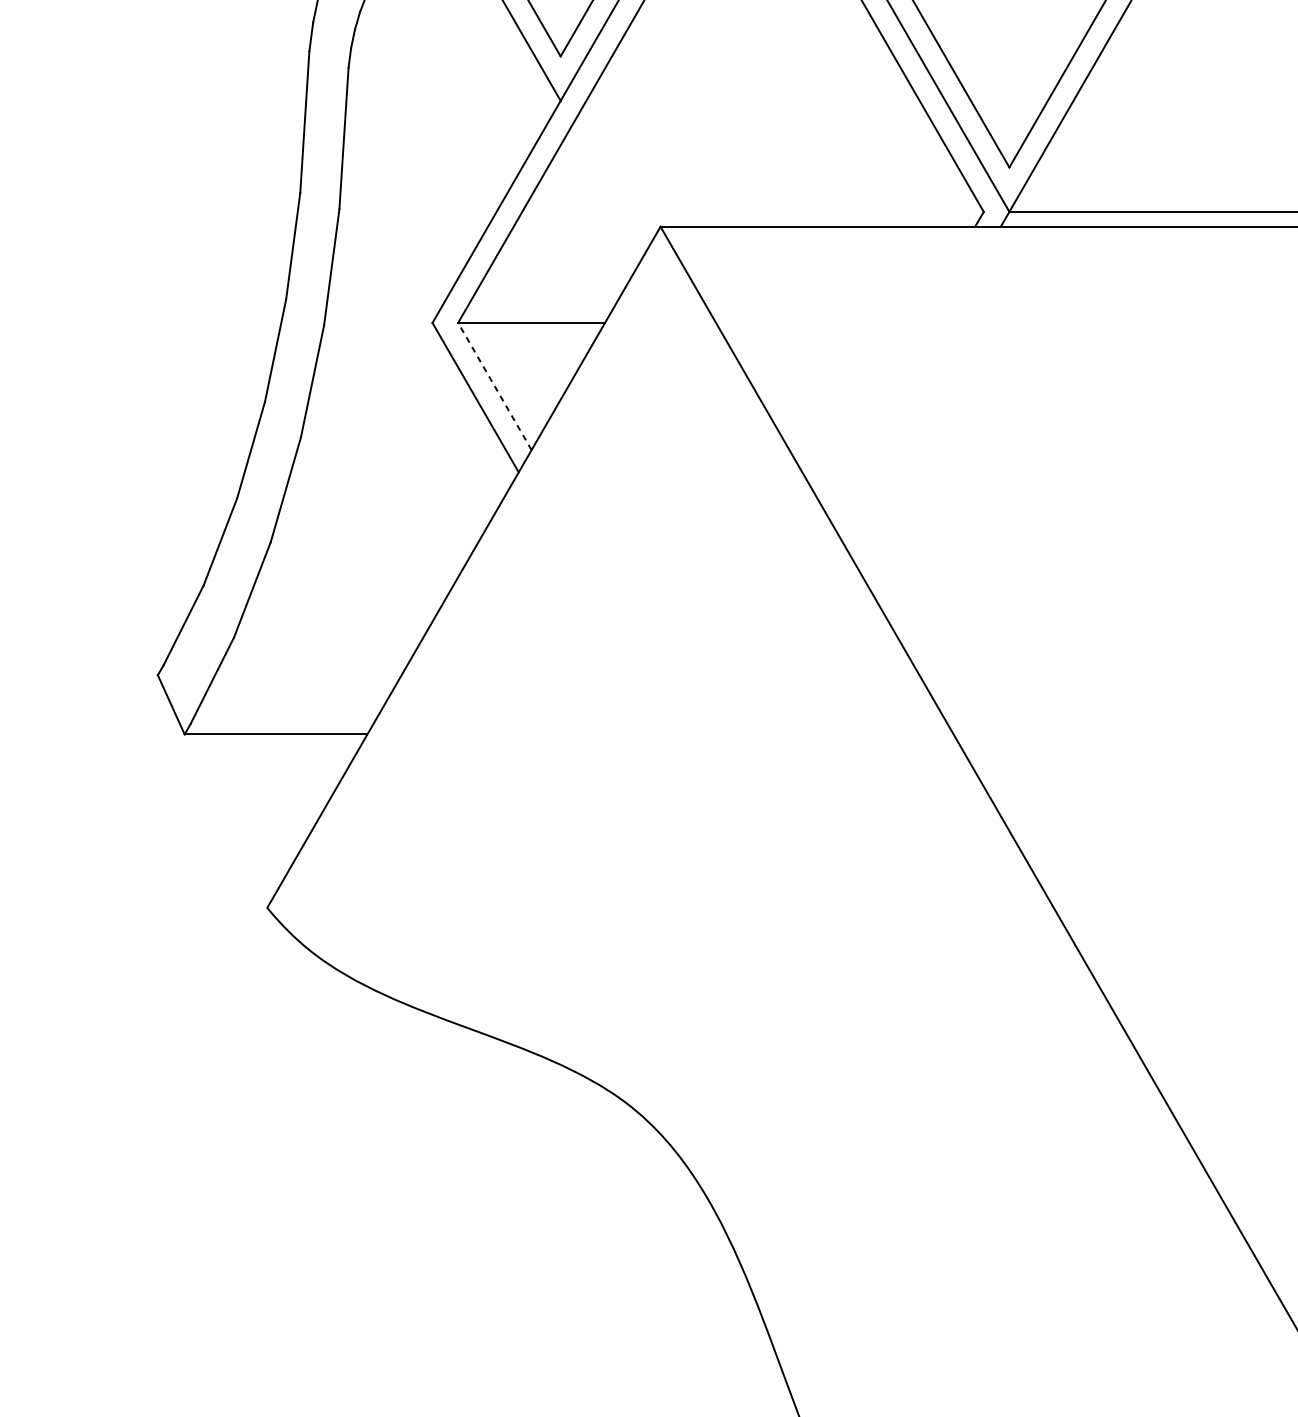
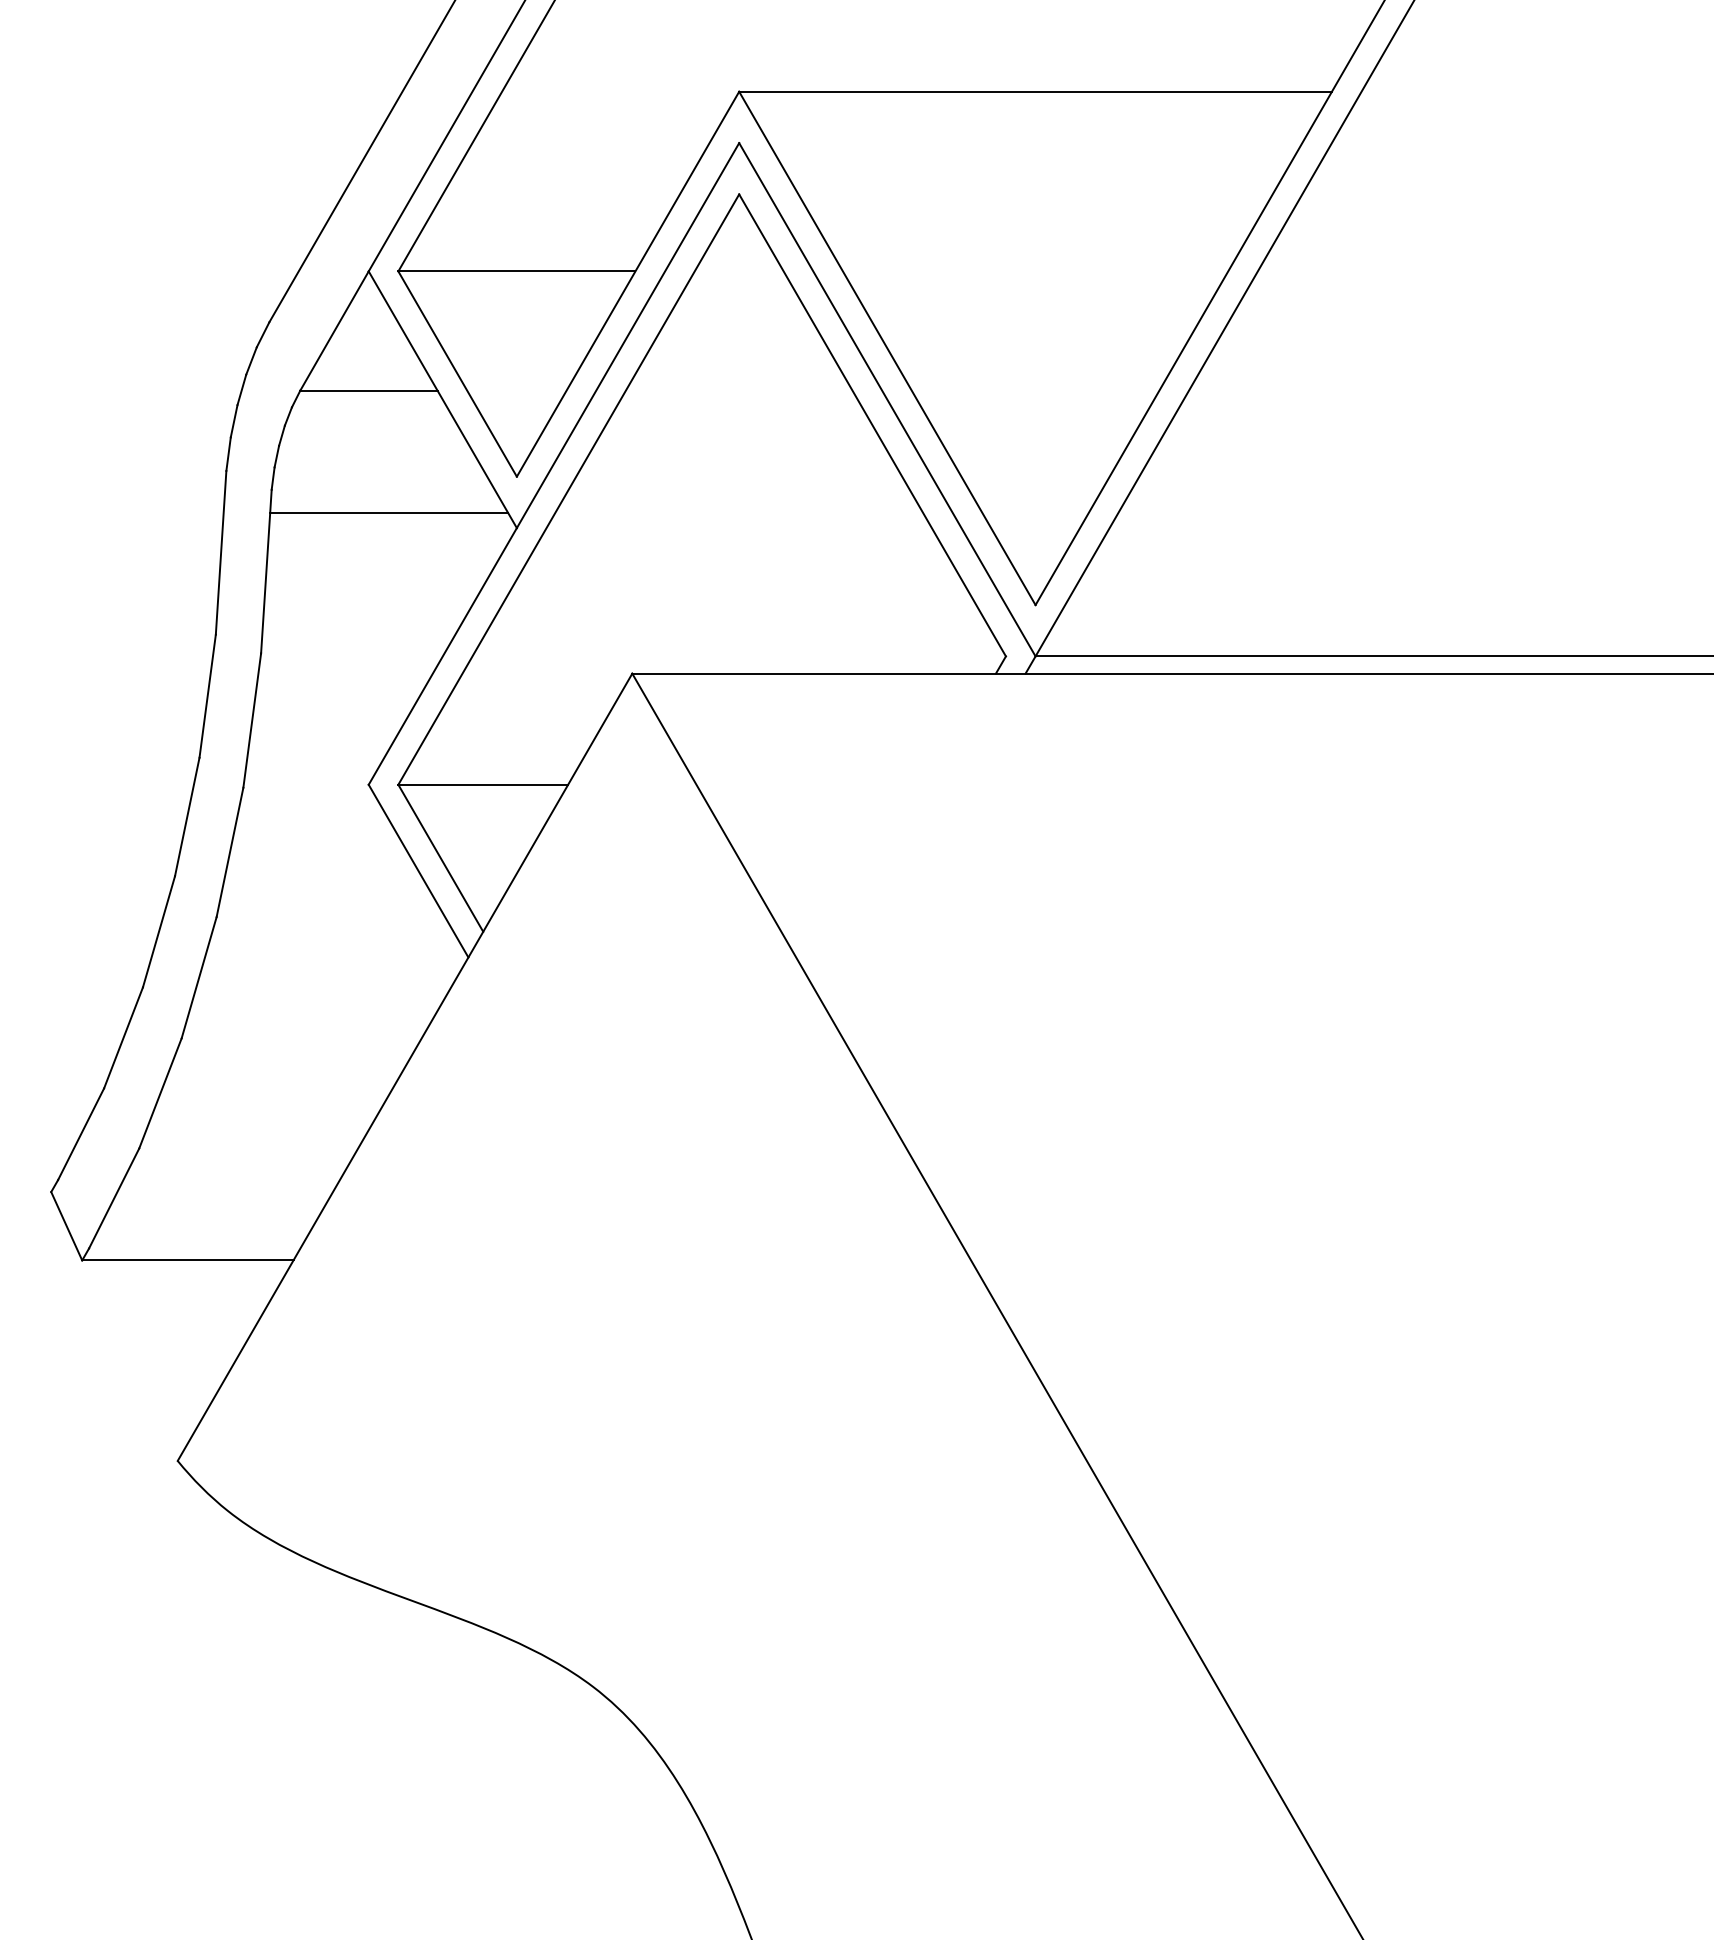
line: (450, 88) -> (389, 513), added
line: (494, 386) -> (440, 858), dashed -> solid

